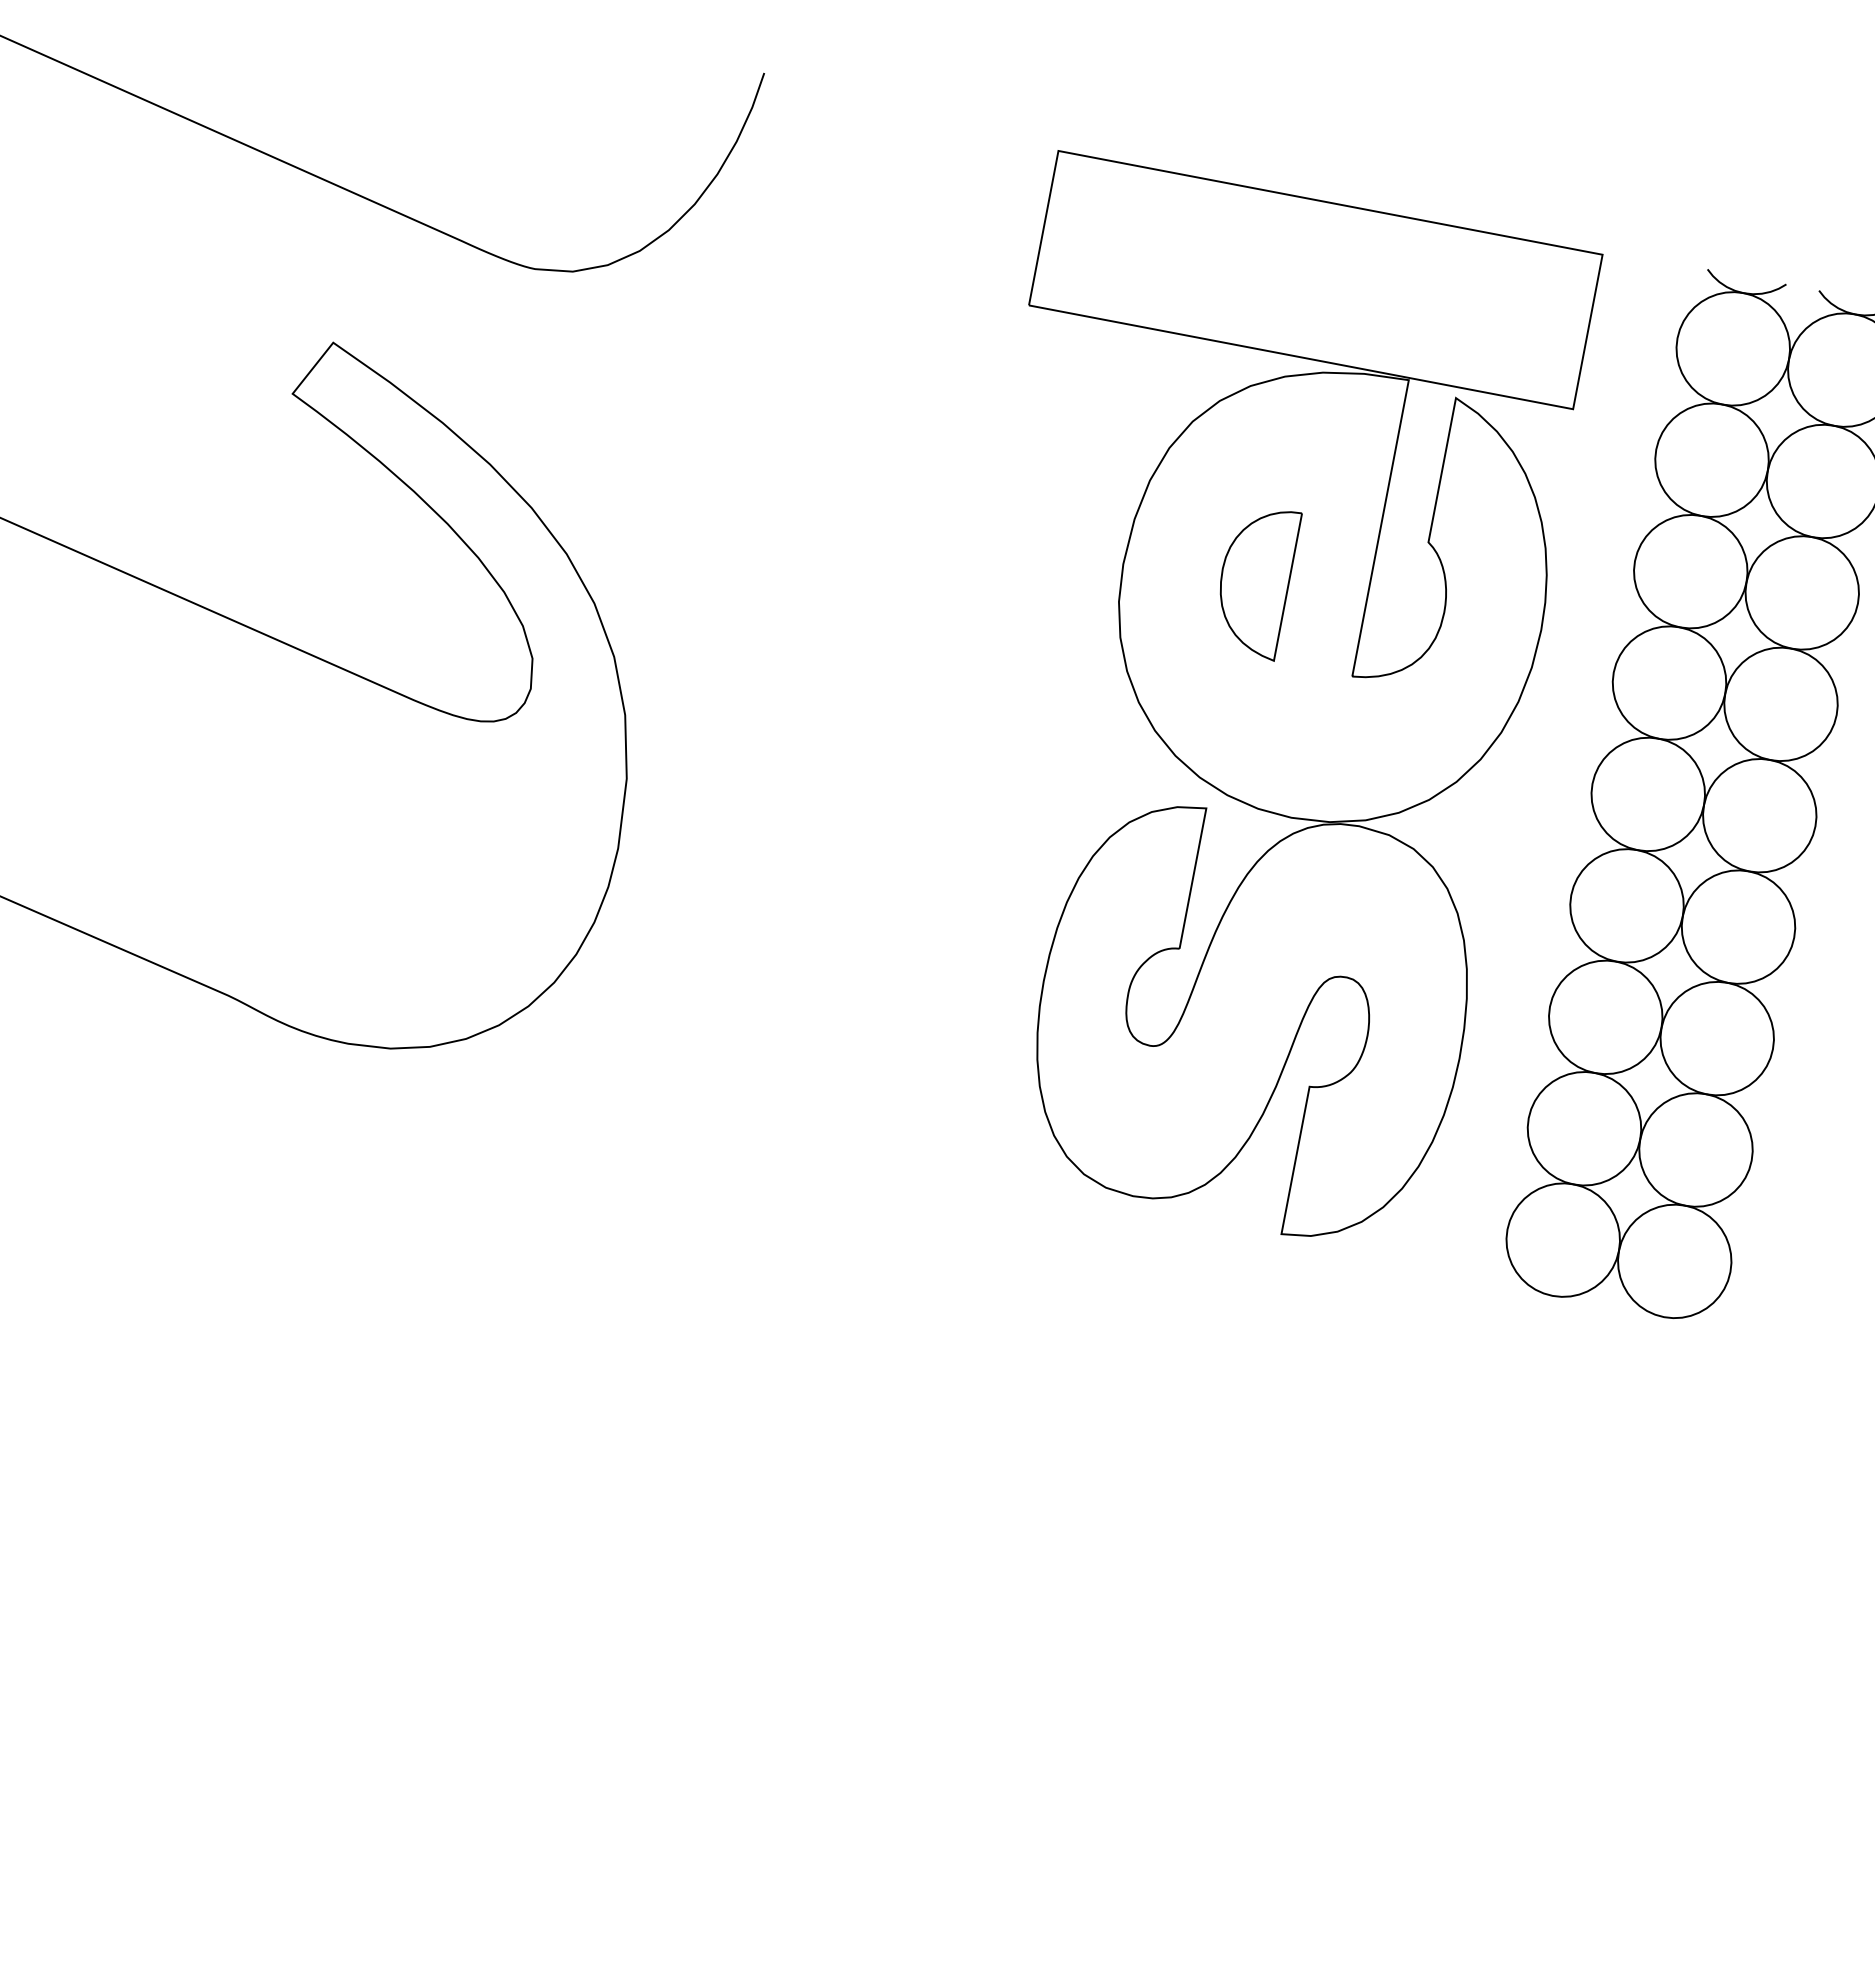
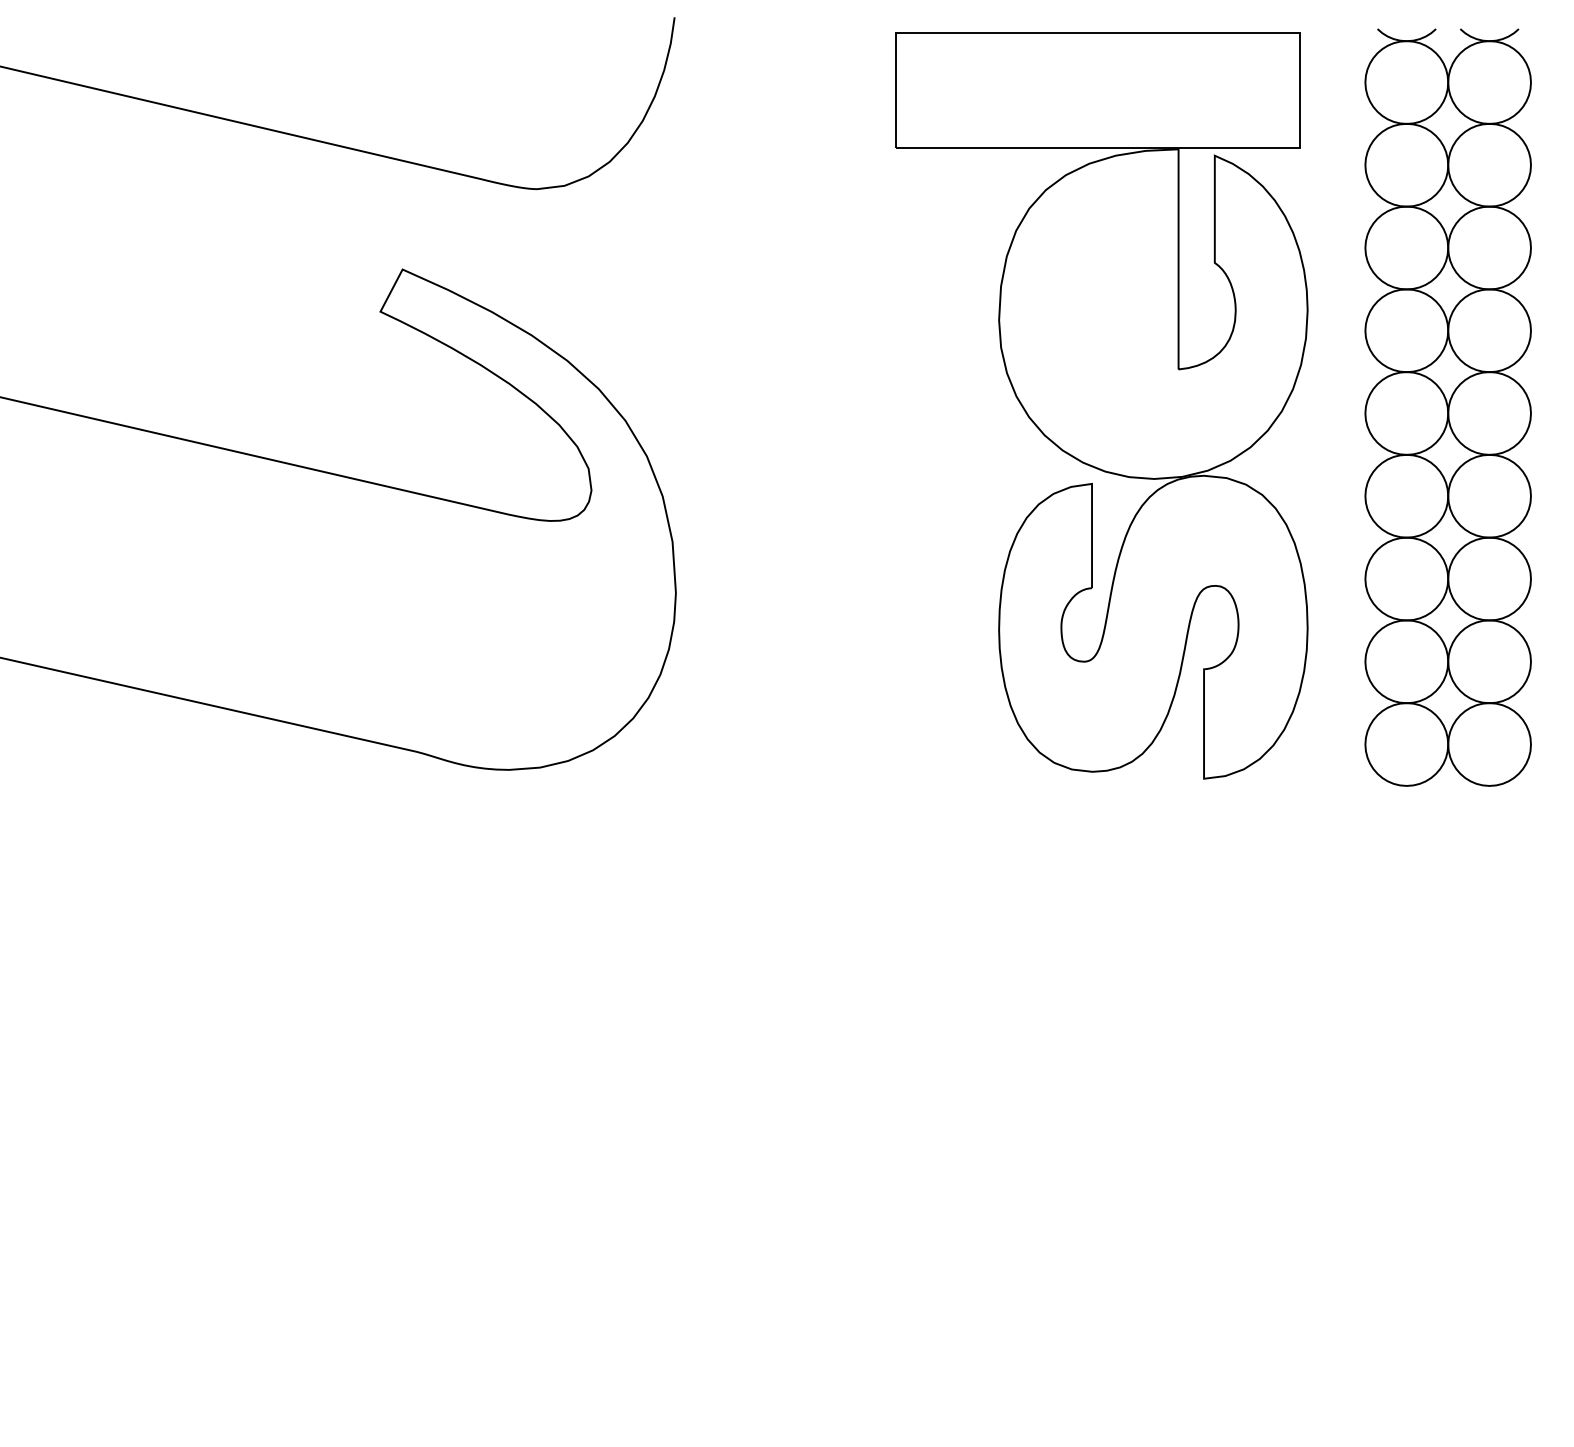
part: (1254, 579) -> (1095, 313), removed

